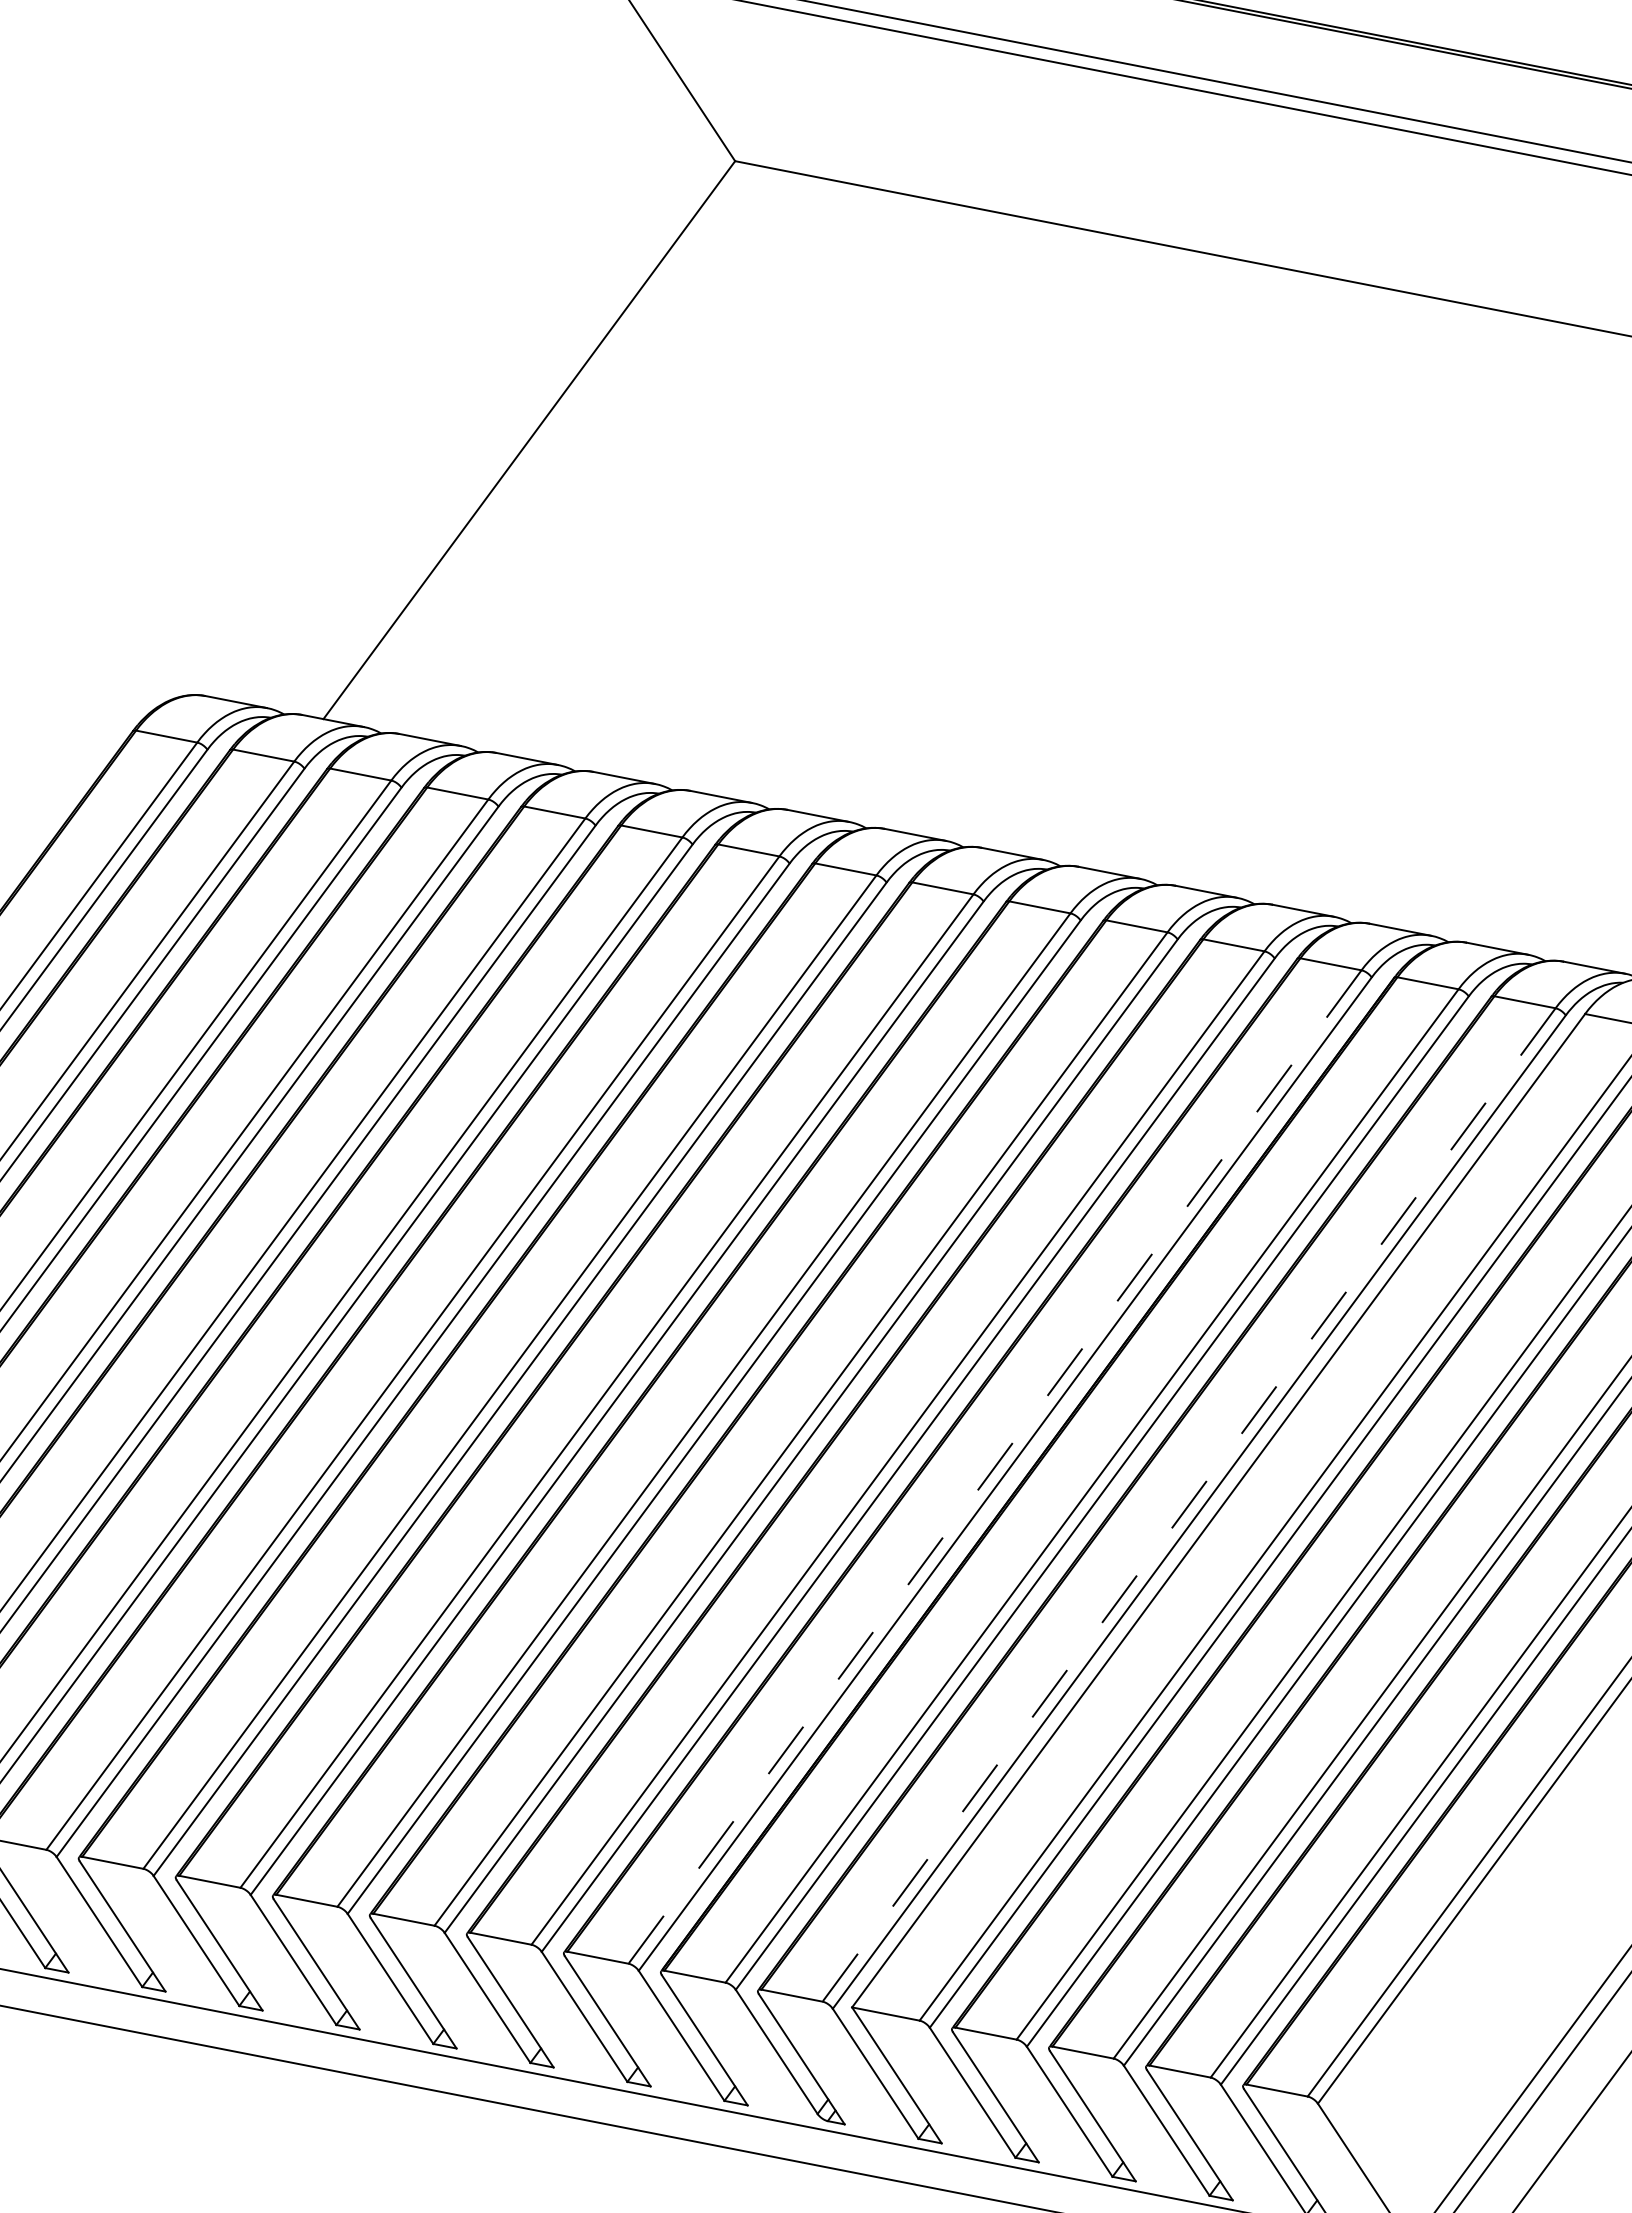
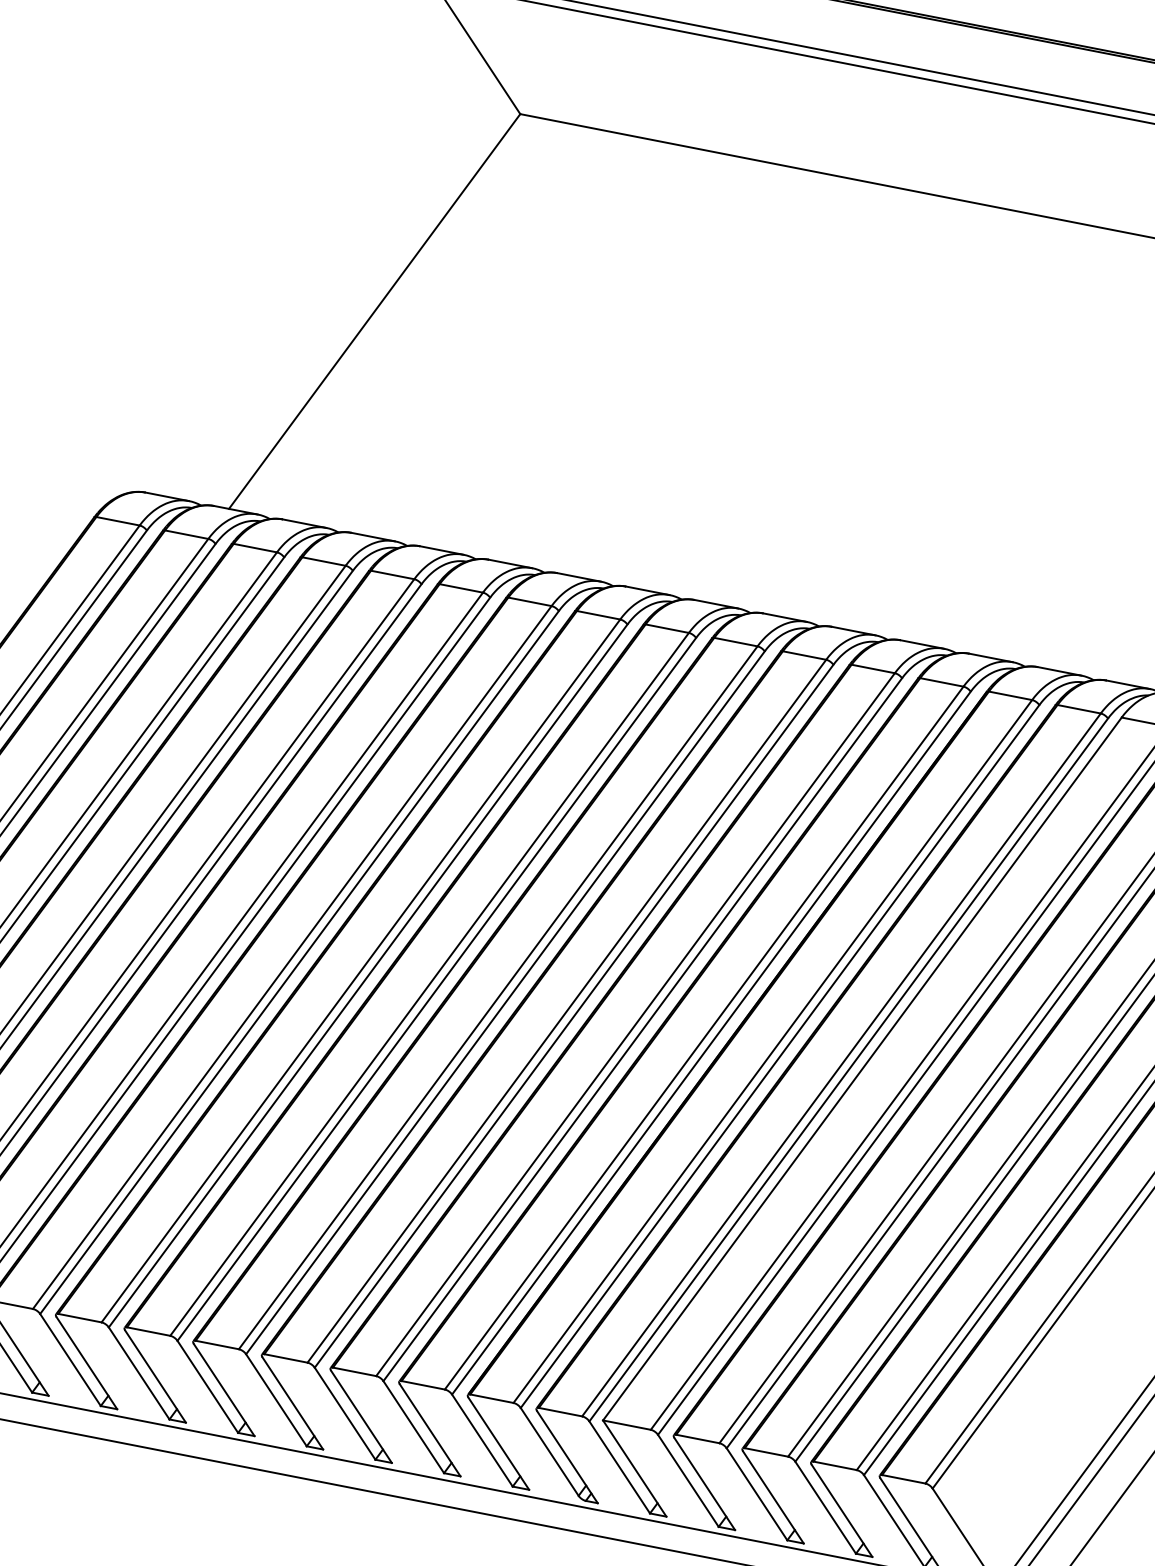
line: (995, 1467) -> (704, 1038), dashed -> solid
line: (1189, 1504) -> (841, 1064), dashed -> solid

